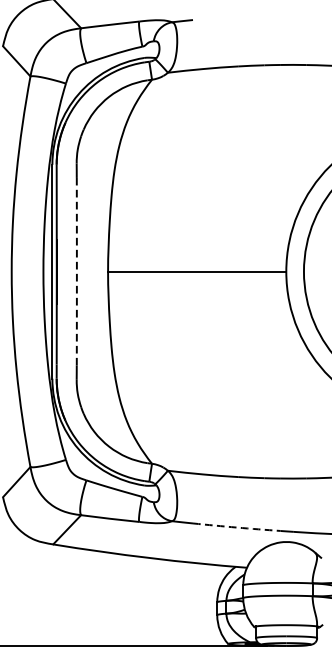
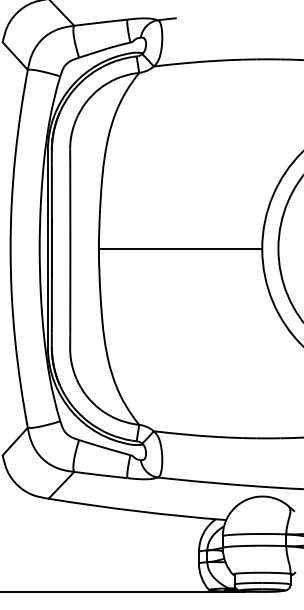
arc: (77, 271) -> (70, 248), dashed -> solid
arc: (236, 527) -> (216, 483), dashed -> solid

